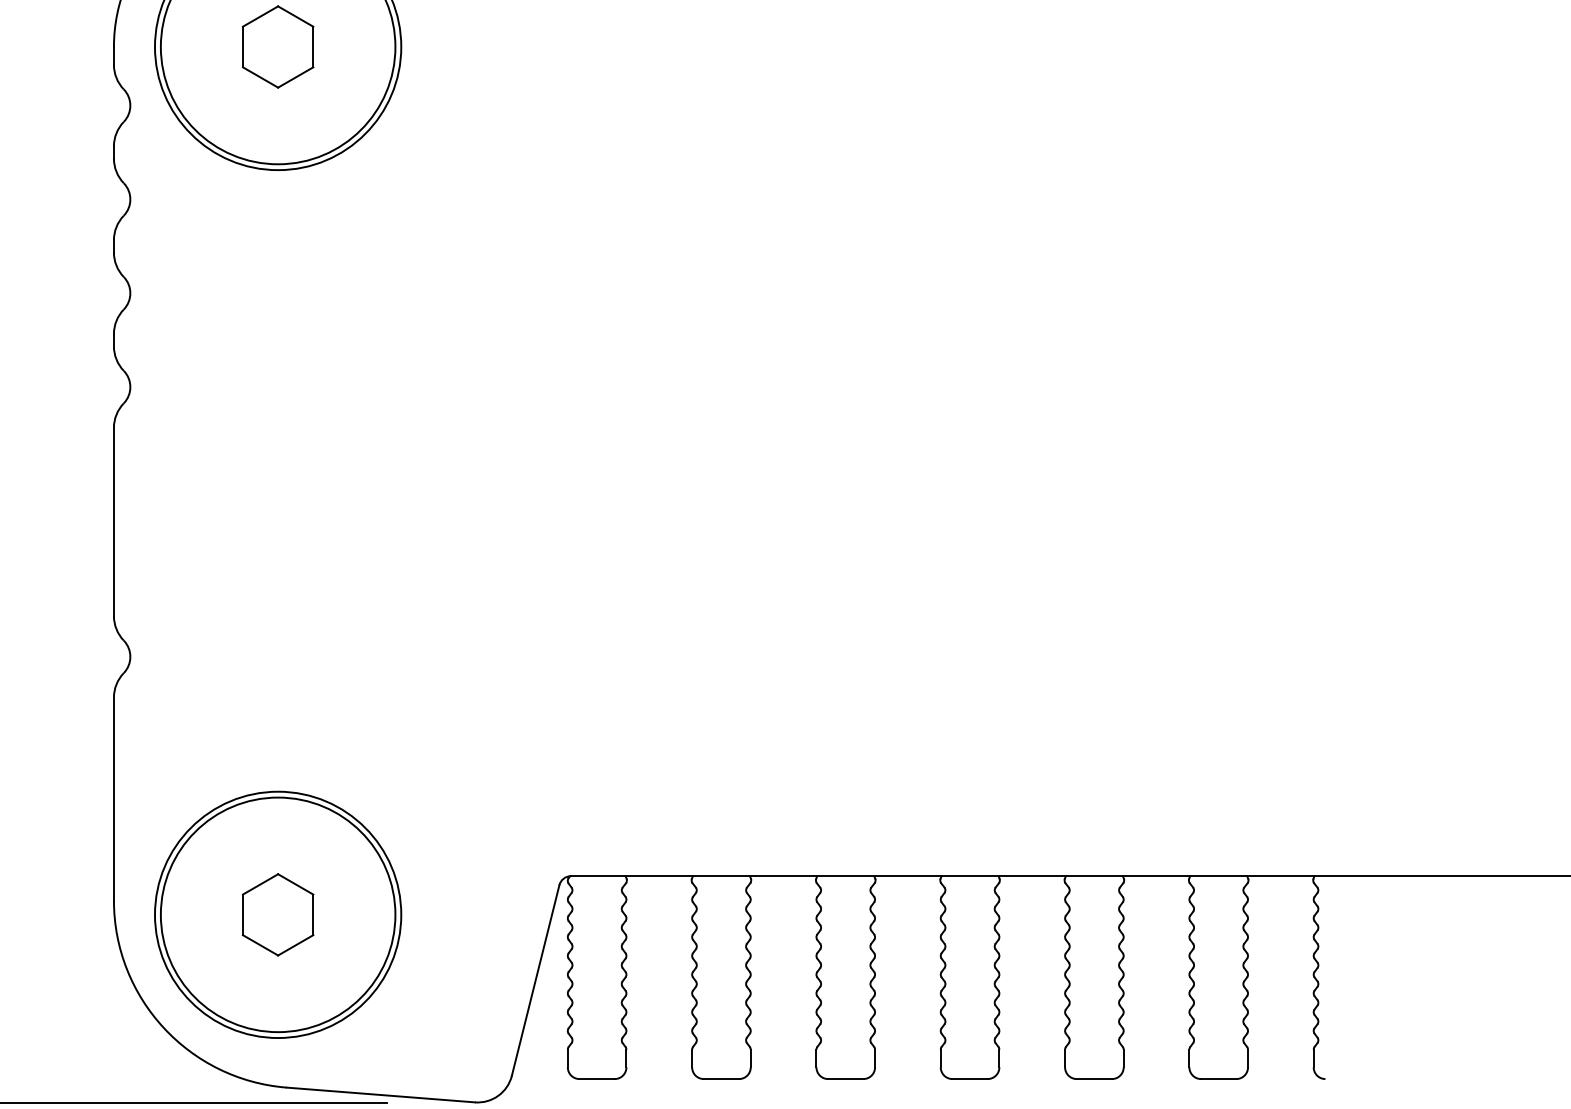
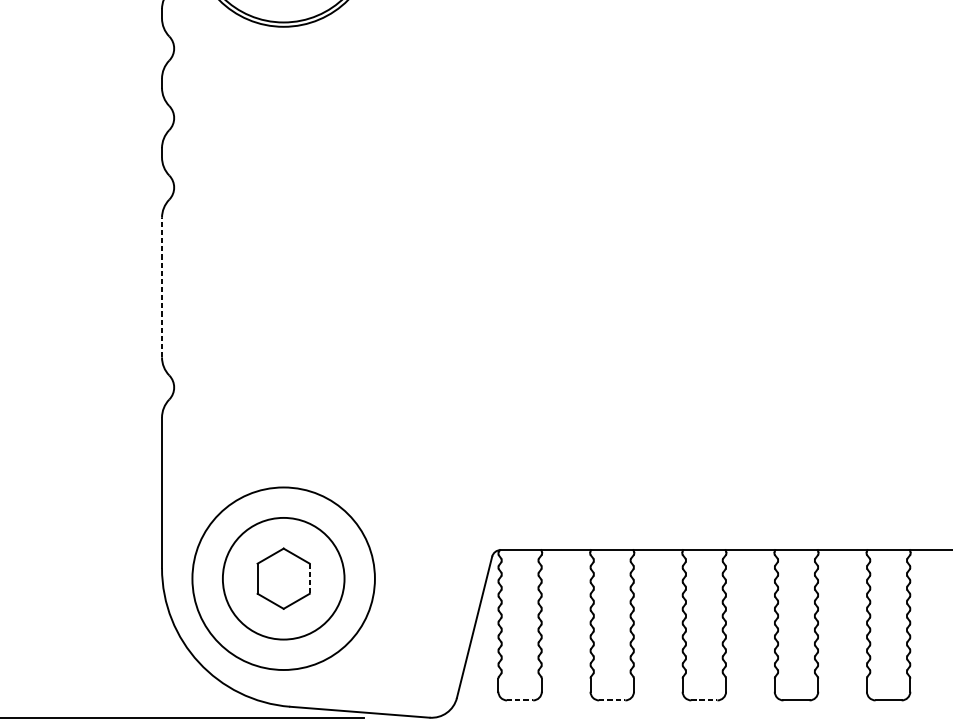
line: (113, 521) -> (161, 287), solid -> dashed
circle: (277, 914) -> (283, 578), size x0.7
line: (313, 915) -> (309, 579), solid -> dashed
line: (597, 1079) -> (520, 700), solid -> dashed
line: (721, 1079) -> (612, 700), solid -> dashed
line: (845, 1079) -> (704, 700), solid -> dashed

